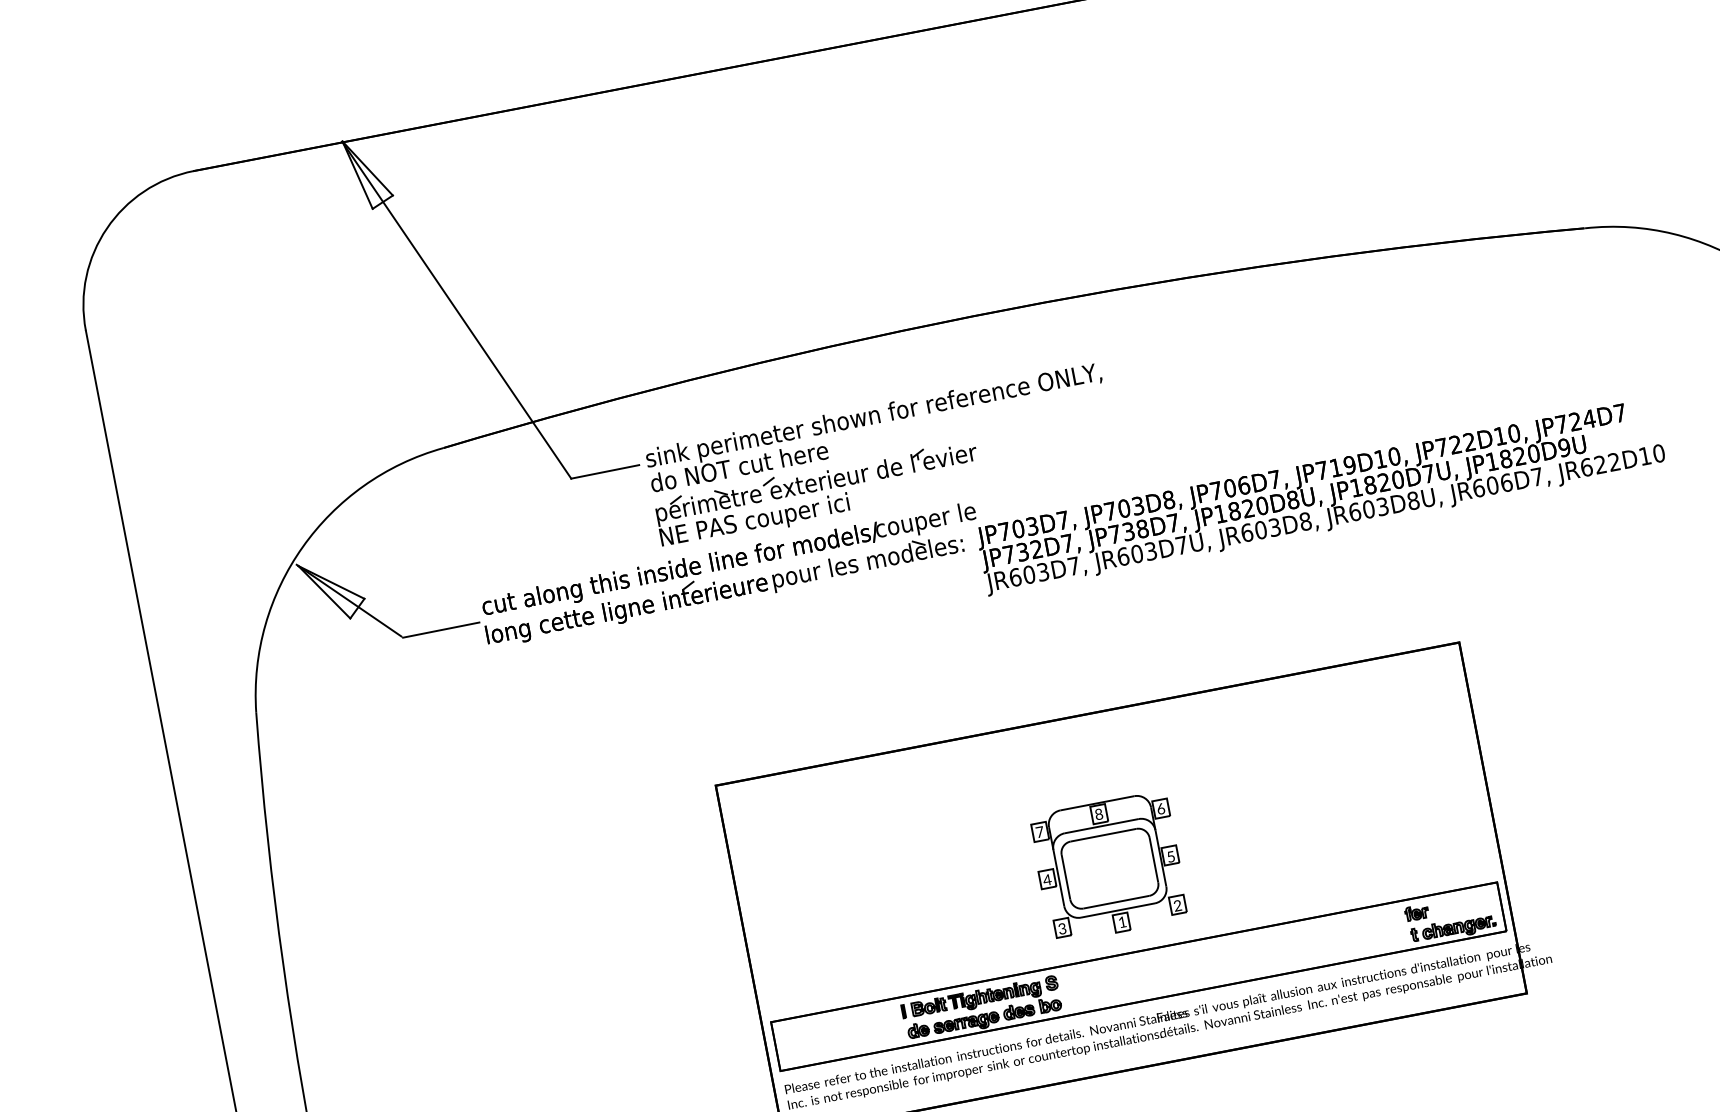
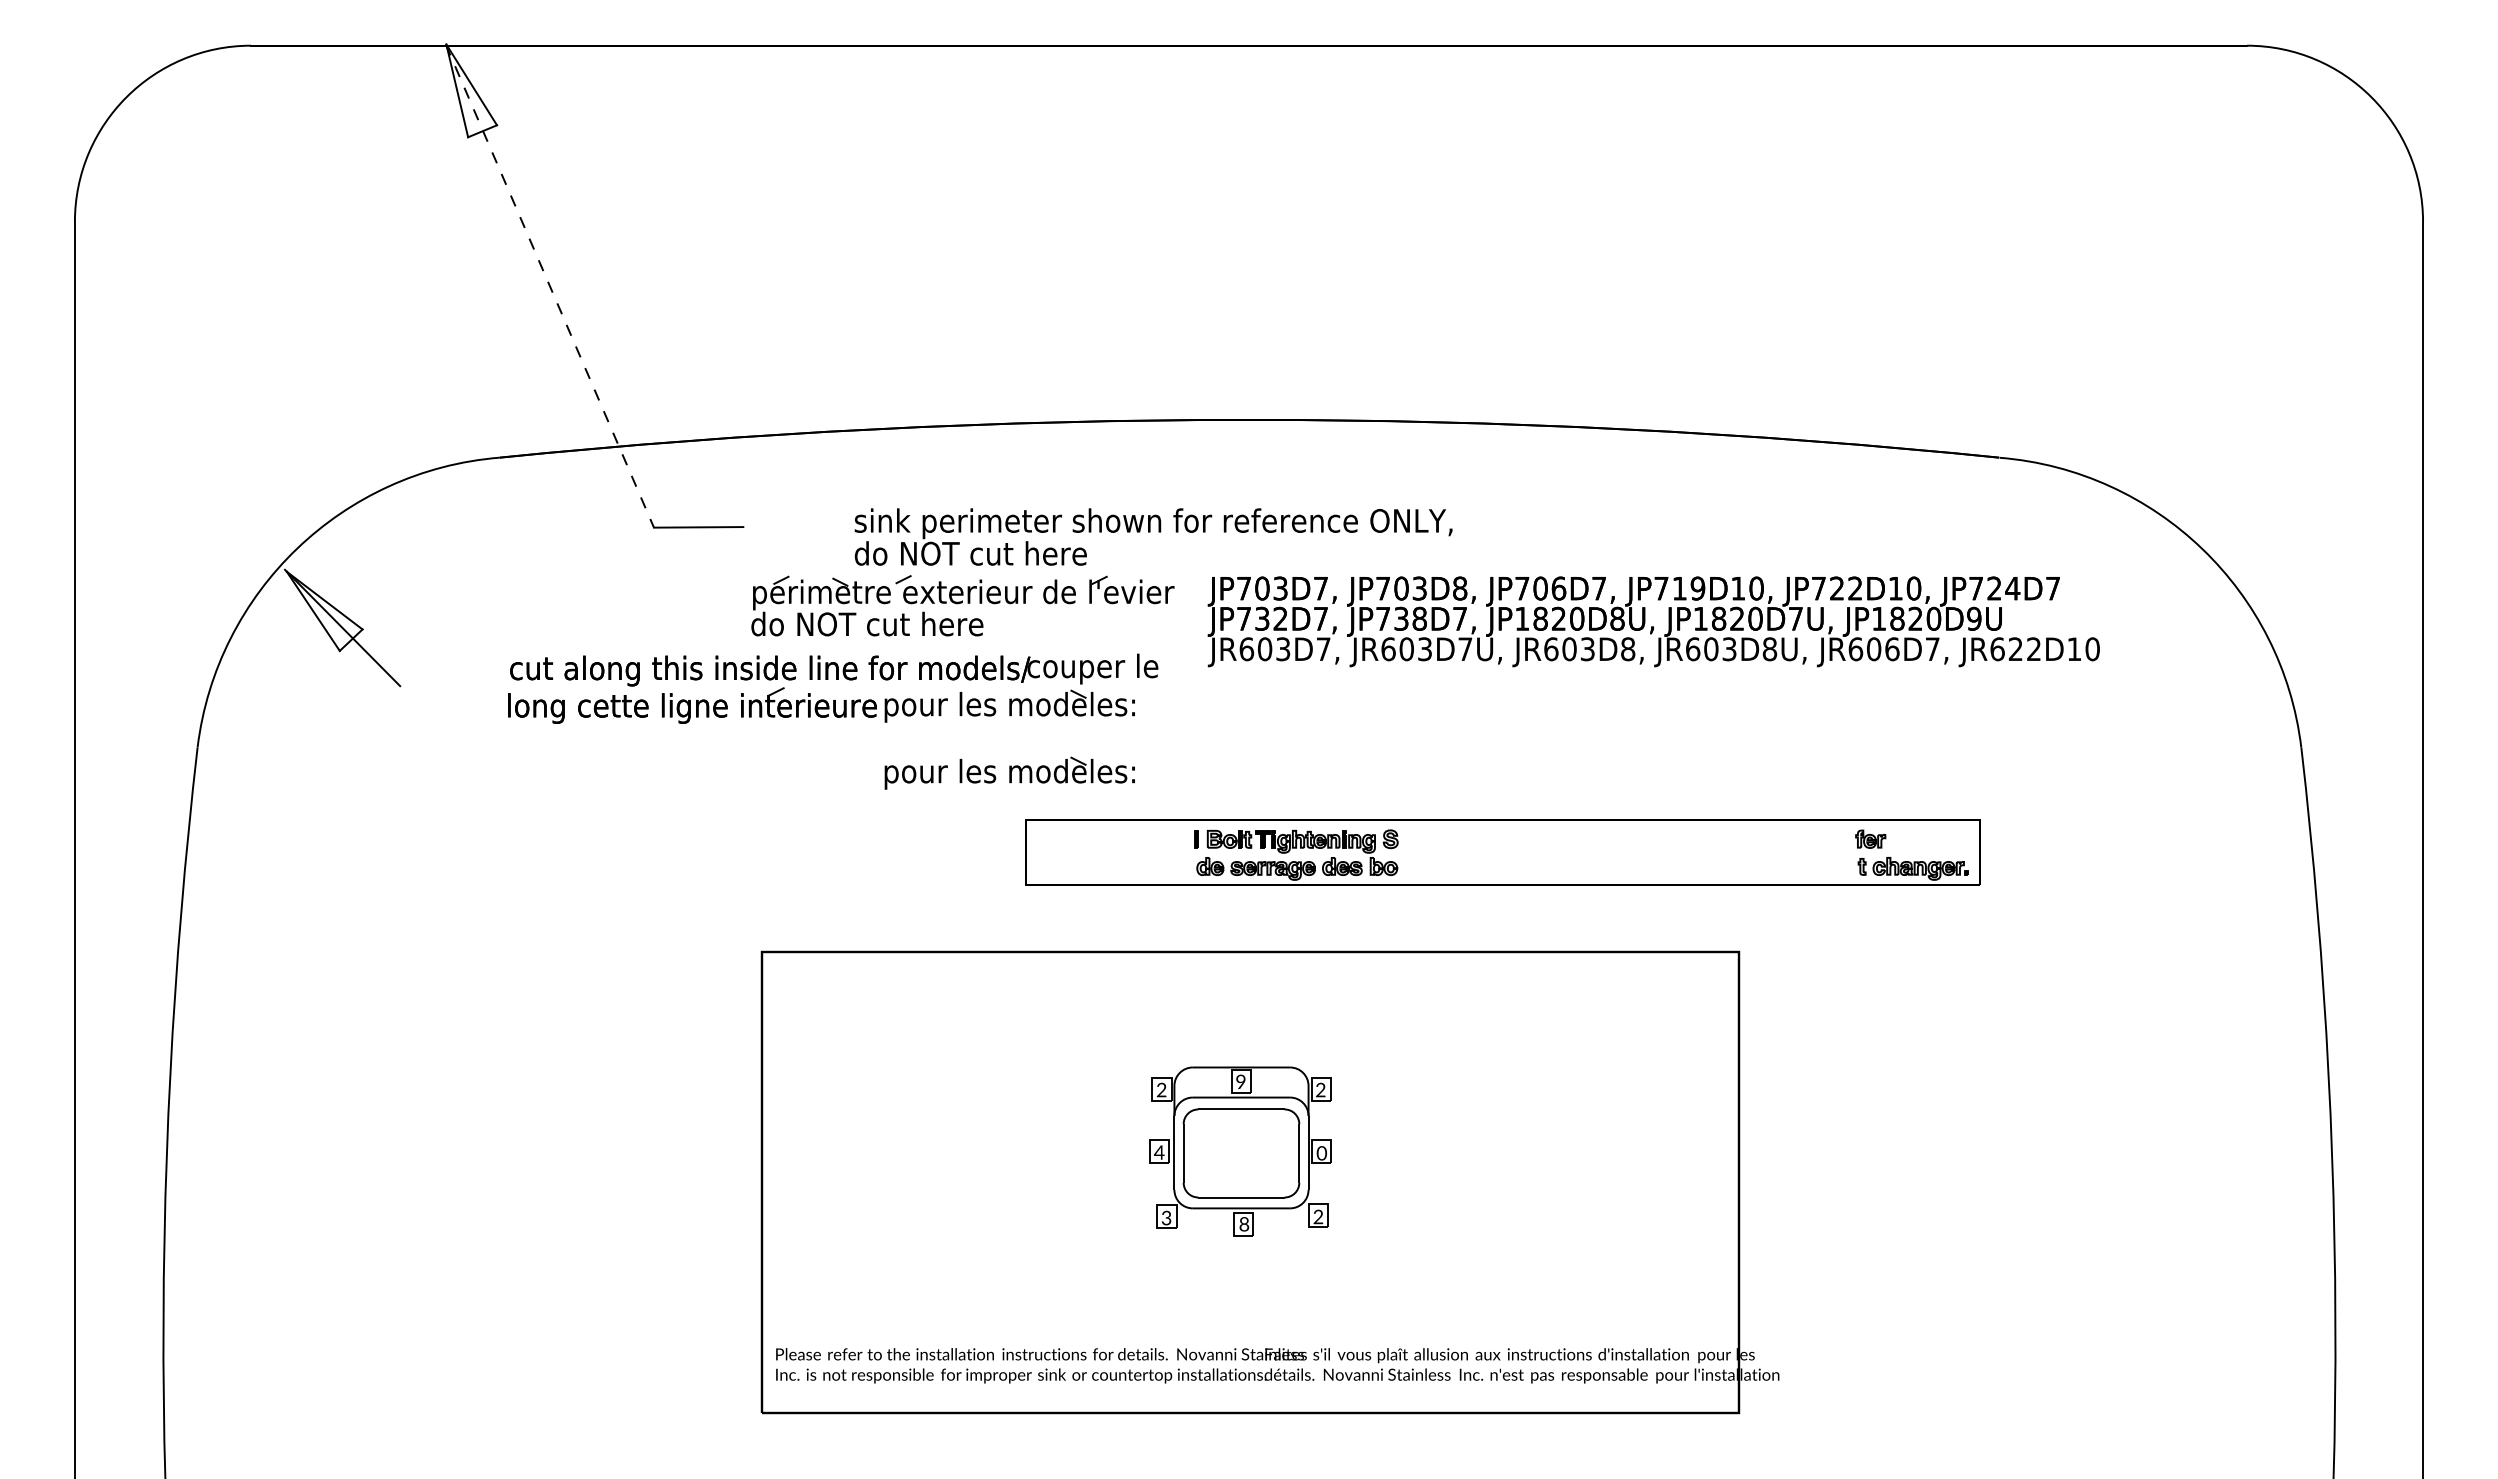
line: (456, 310) -> (549, 286), solid -> dashed
text: (875, 427) -> (1153, 536), moved
text: (1320, 496) -> (1653, 621), moved
text: (754, 521) -> (875, 626), NE PAS couper ici -> do NOT cut here
part: (877, 612) -> (1009, 772), added
line: (441, 629) -> (452, 687), removed
text: (1160, 808) -> (1320, 1089), 6 -> 2
text: (1098, 814) -> (1240, 1082), 8 -> 9
text: (1039, 831) -> (1161, 1089), 7 -> 2
text: (1170, 857) -> (1321, 1153), 5 -> 0
text: (1122, 922) -> (1244, 1224), 1 -> 8
part: (1138, 976) -> (1502, 852), moved

